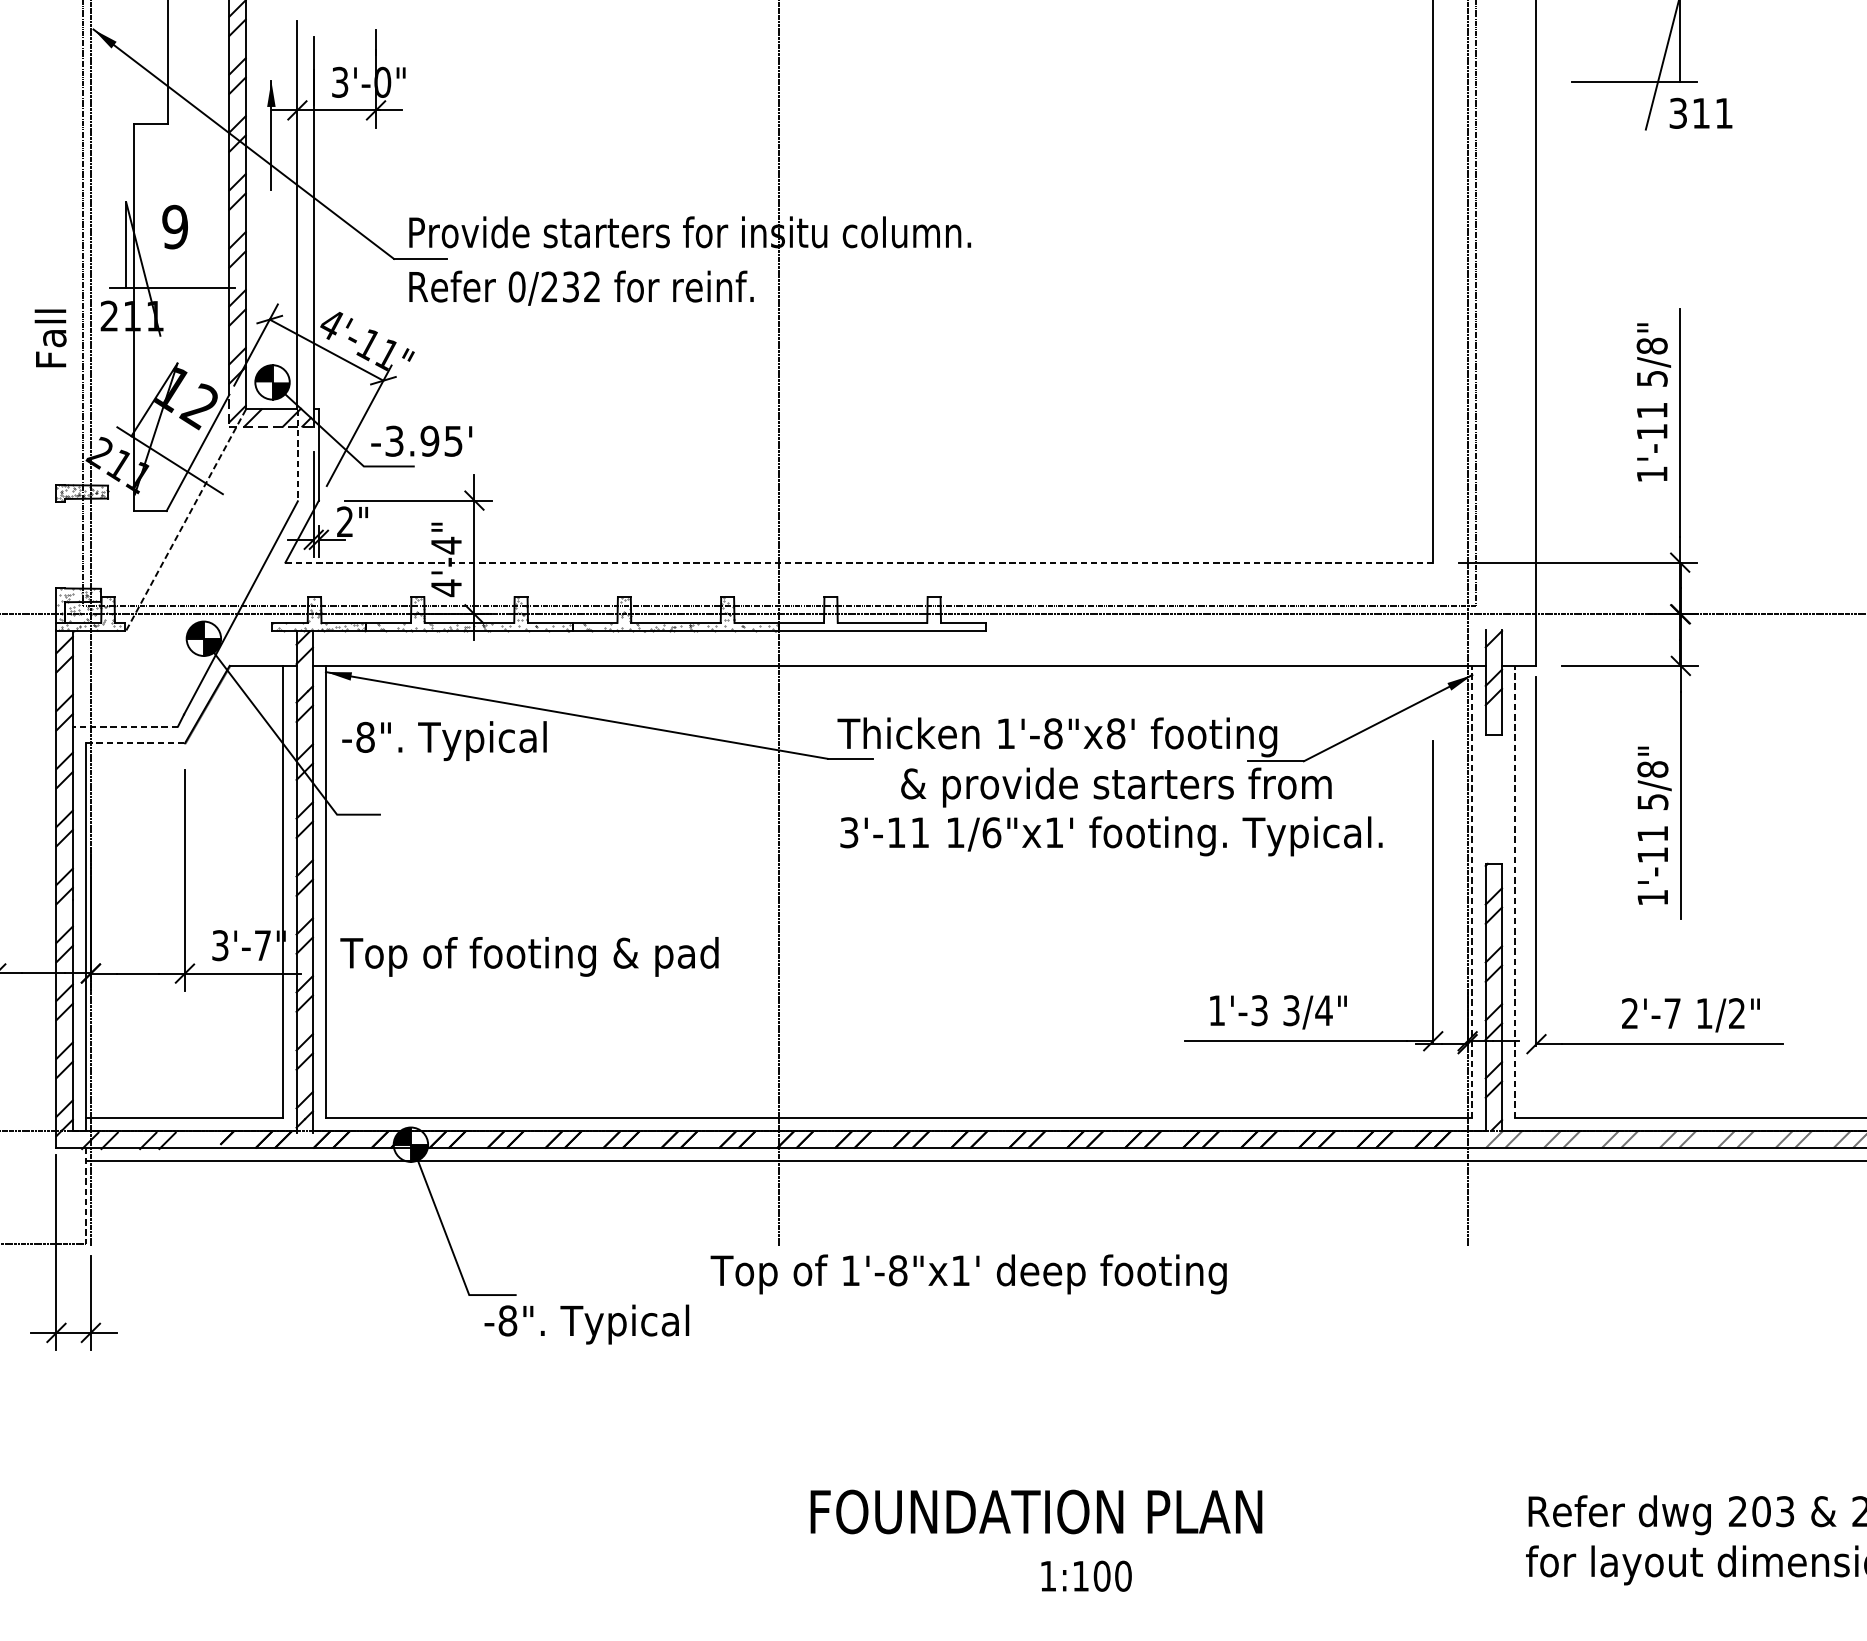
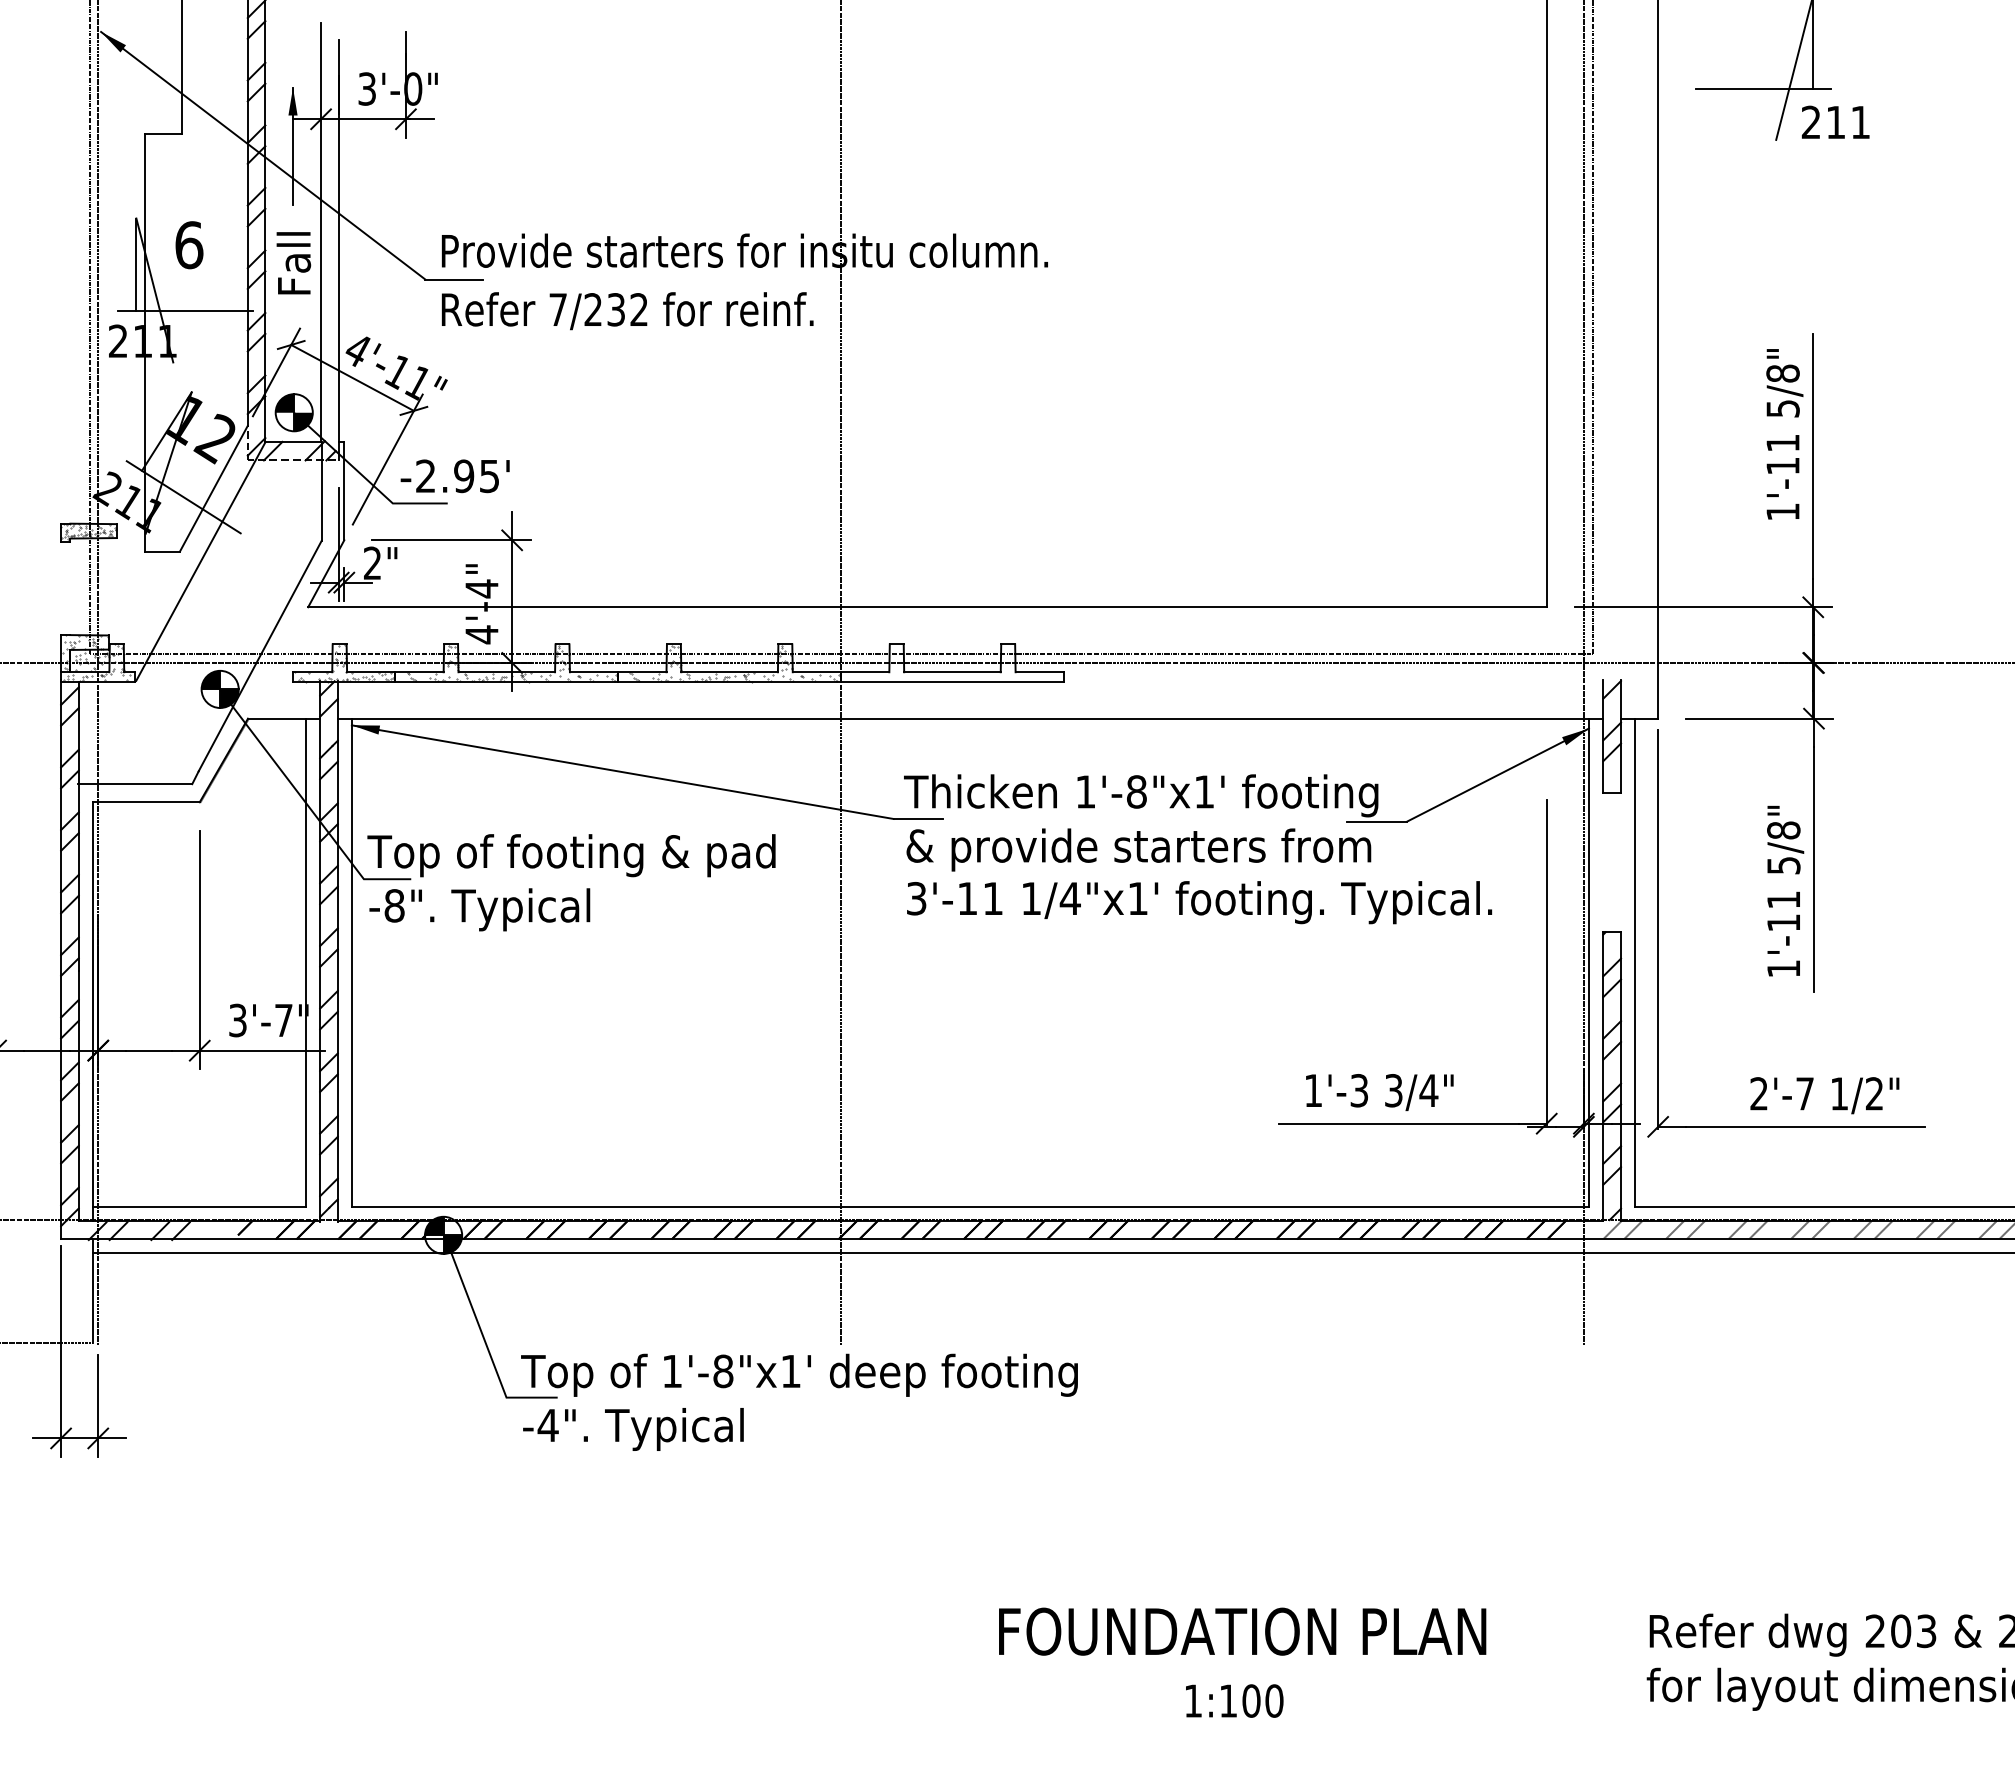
text: (1677, 113) -> (1810, 122), 311 -> 211
text: (175, 227) -> (189, 245), 9 -> 6
text: (517, 286) -> (558, 309), 0/232 -> 7/232
text: (50, 338) -> (293, 263), moved
text: (394, 441) -> (425, 476), -3.95' -> -2.95'
line: (297, 456) -> (321, 492), dashed -> solid
line: (185, 520) -> (200, 561), dashed -> solid
line: (859, 562) -> (927, 607), dashed -> solid
line: (124, 726) -> (134, 784), dashed -> solid
text: (1116, 733) -> (1204, 791), 1'-8"x8' -> 1'-8"x1'
text: (444, 740) -> (479, 909), moved
line: (135, 743) -> (146, 802), dashed -> solid
text: (1116, 787) -> (1138, 849), moved
text: (990, 832) -> (1069, 898), 1/6"x1' -> 1/4"x1'
line: (1471, 891) -> (1588, 962), dashed -> solid
line: (1515, 891) -> (1635, 962), dashed -> solid
text: (529, 956) -> (571, 855), moved
line: (86, 1196) -> (93, 1291), dashed -> solid
text: (968, 1273) -> (799, 1374), moved
text: (507, 1320) -> (547, 1425), -8". -> -4".
text: (1036, 1511) -> (1242, 1631), moved
text: (1086, 1575) -> (1234, 1700), moved

